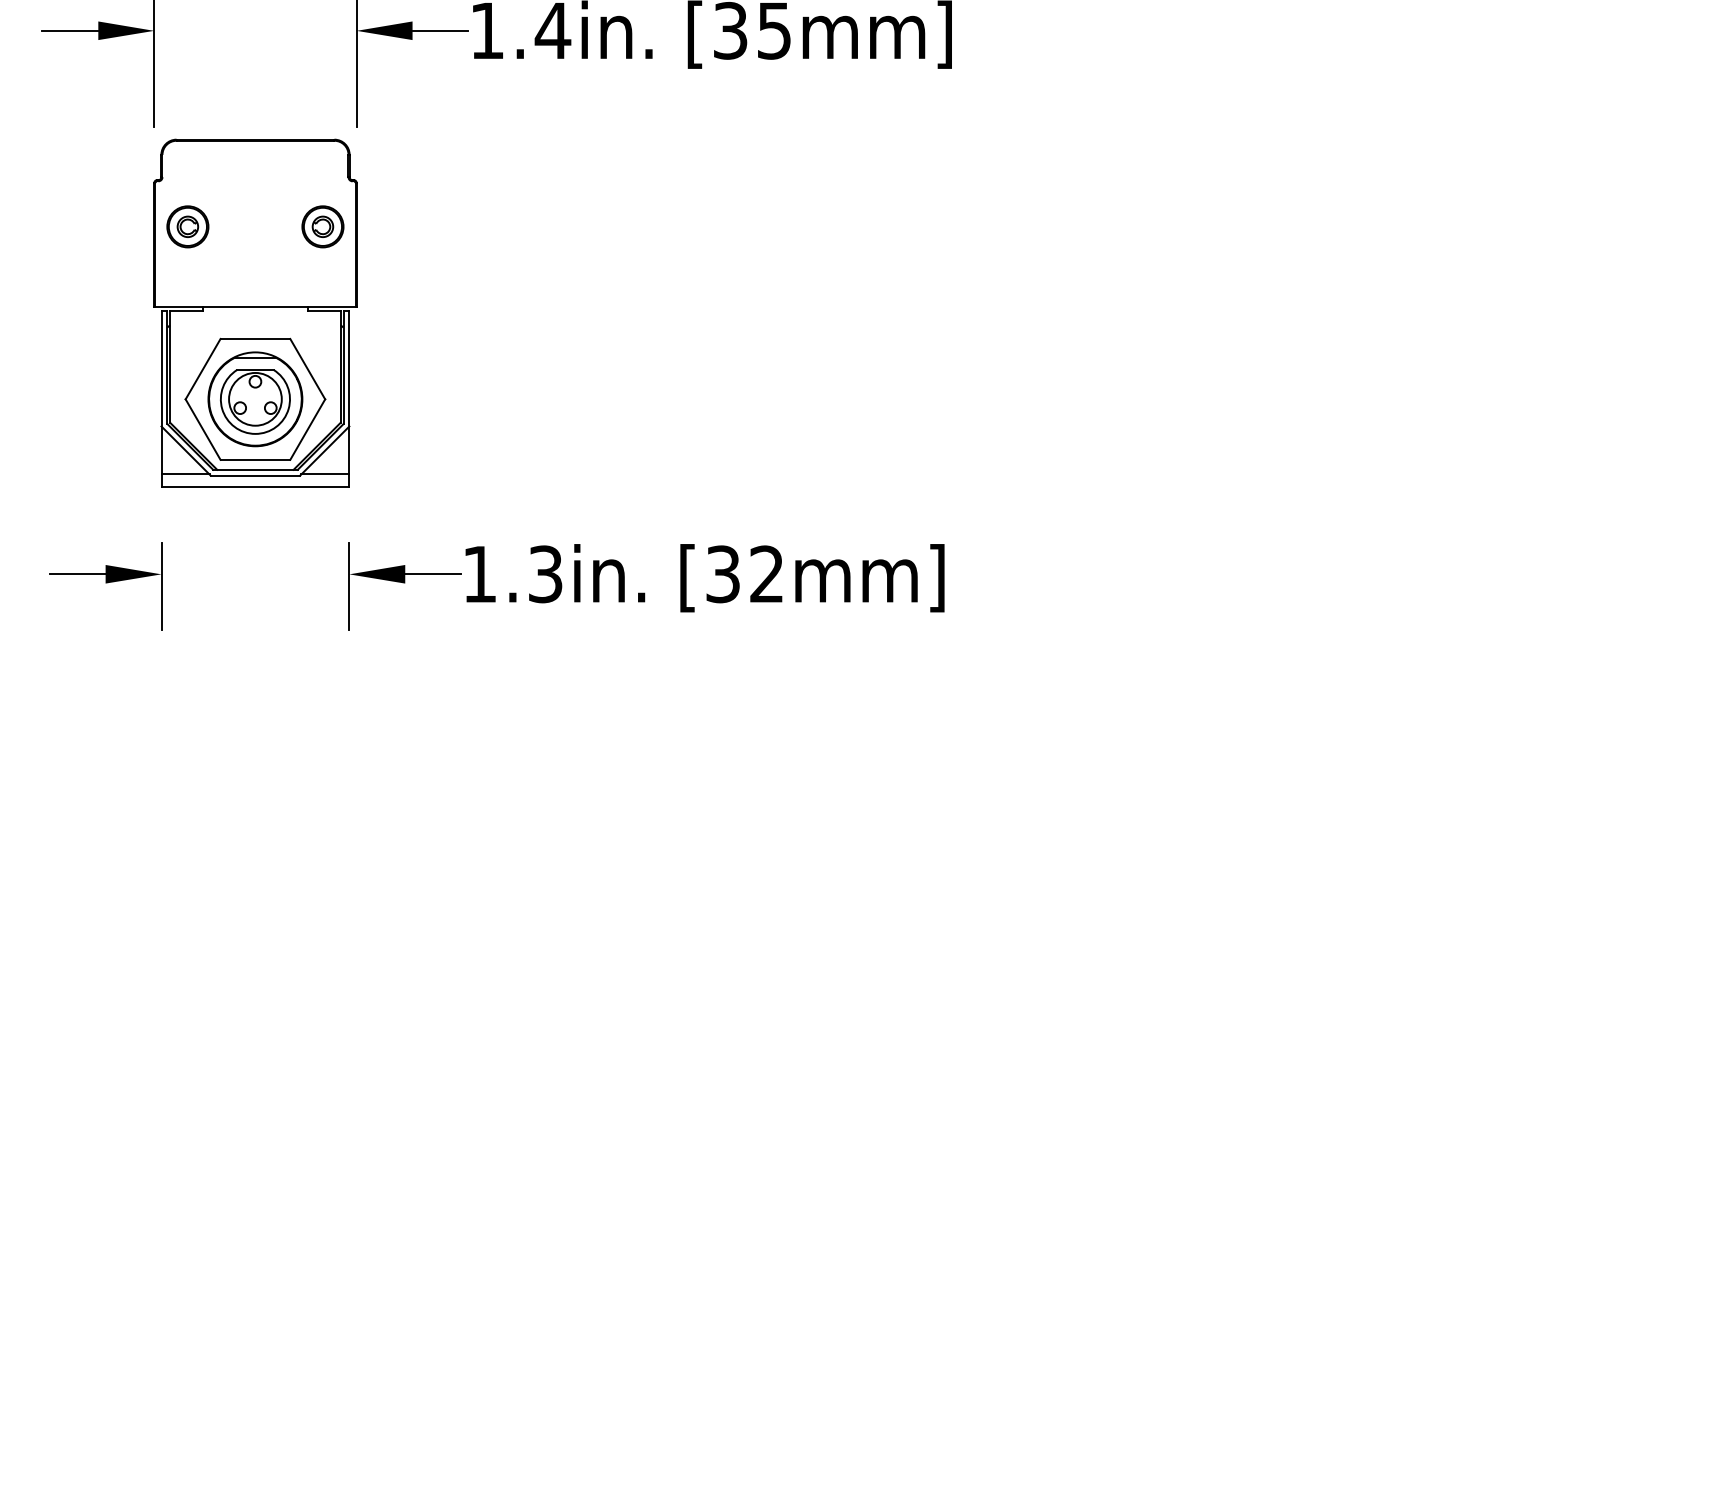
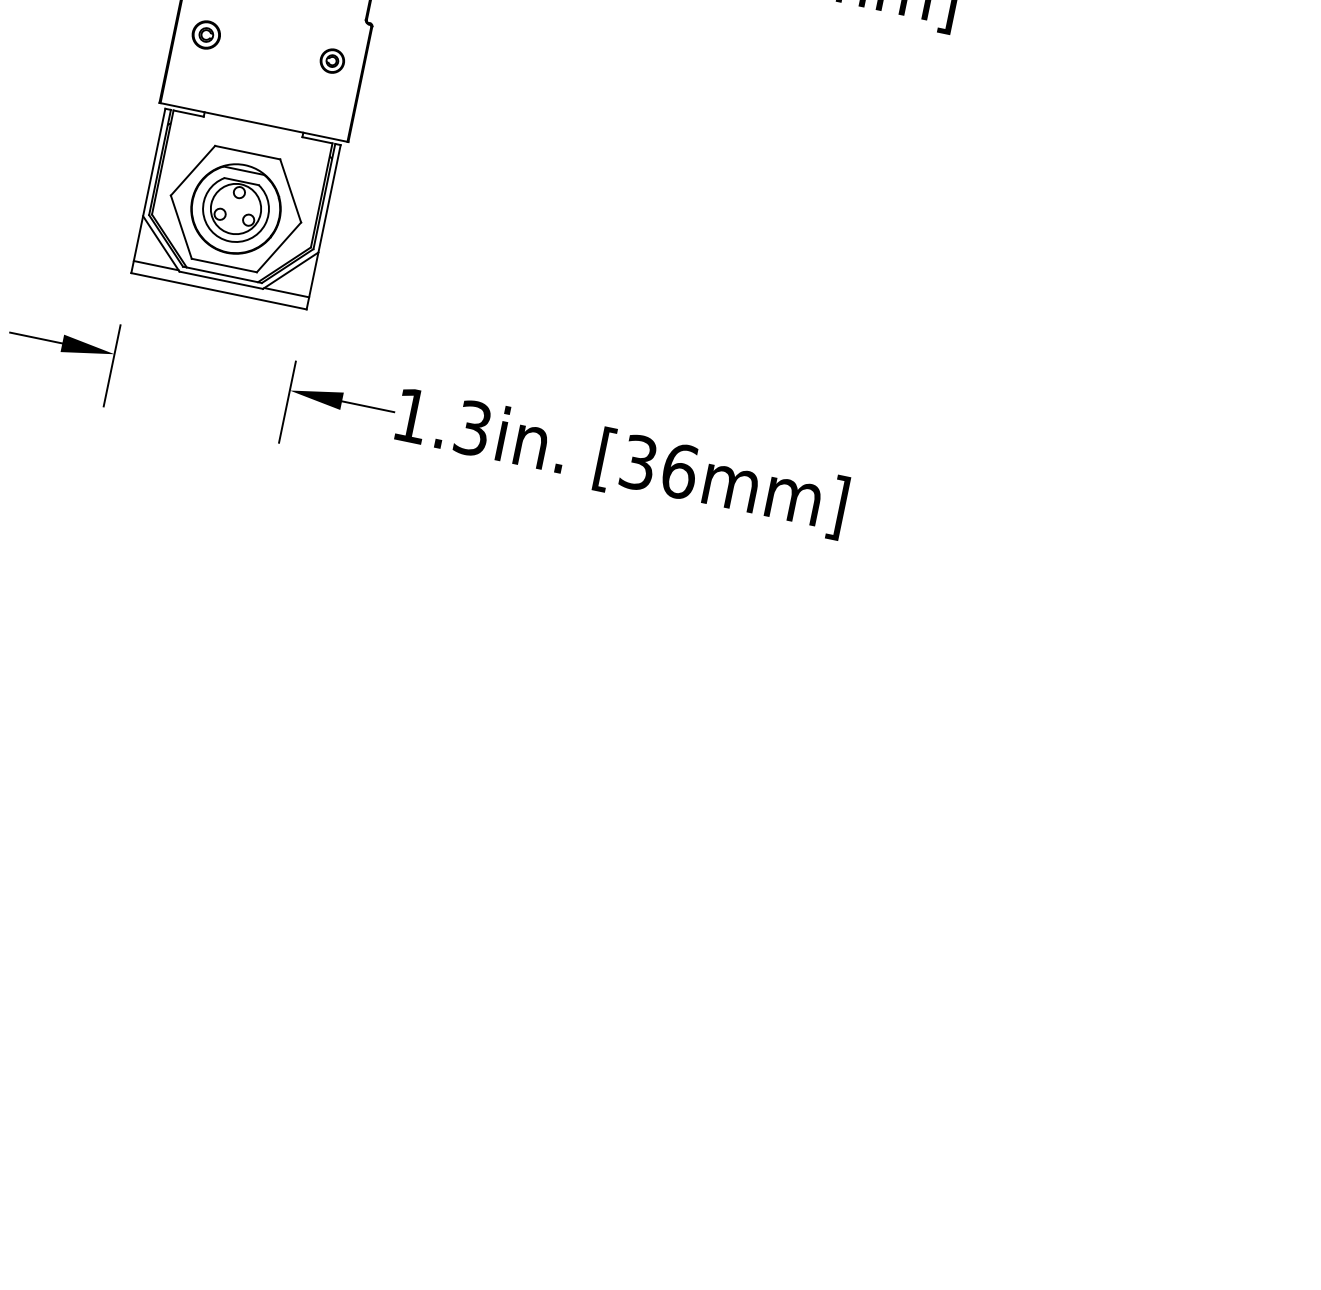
part: (187, 226) -> (206, 34), size x0.7
part: (322, 226) -> (332, 60), size x0.6
text: (767, 574) -> (680, 471), [32mm] -> [36mm]

